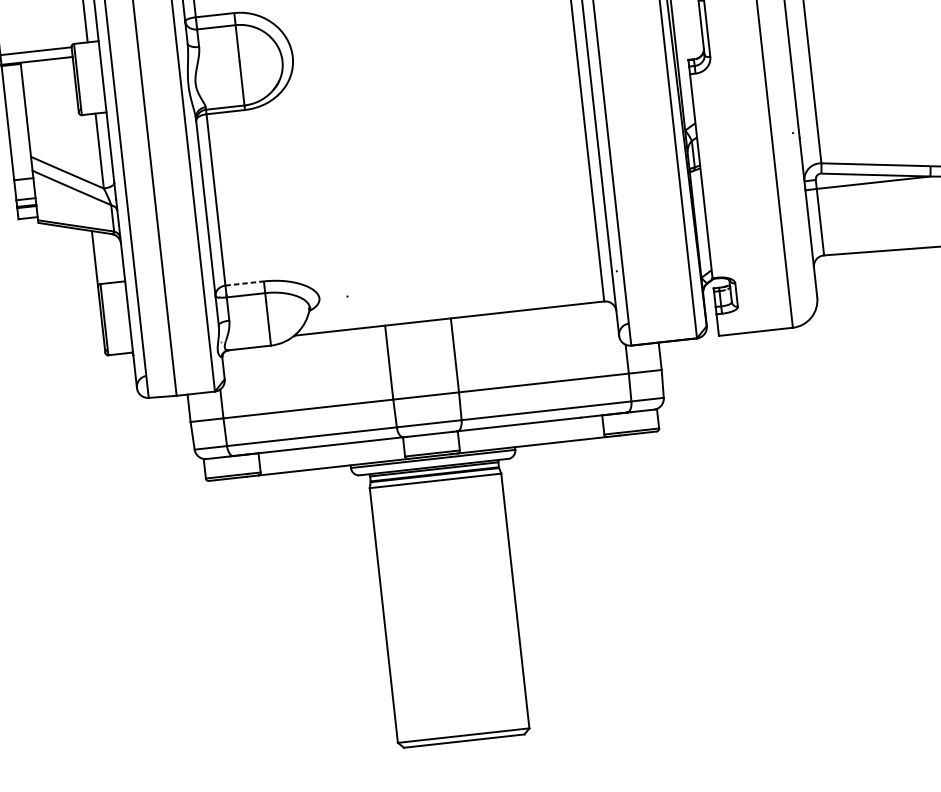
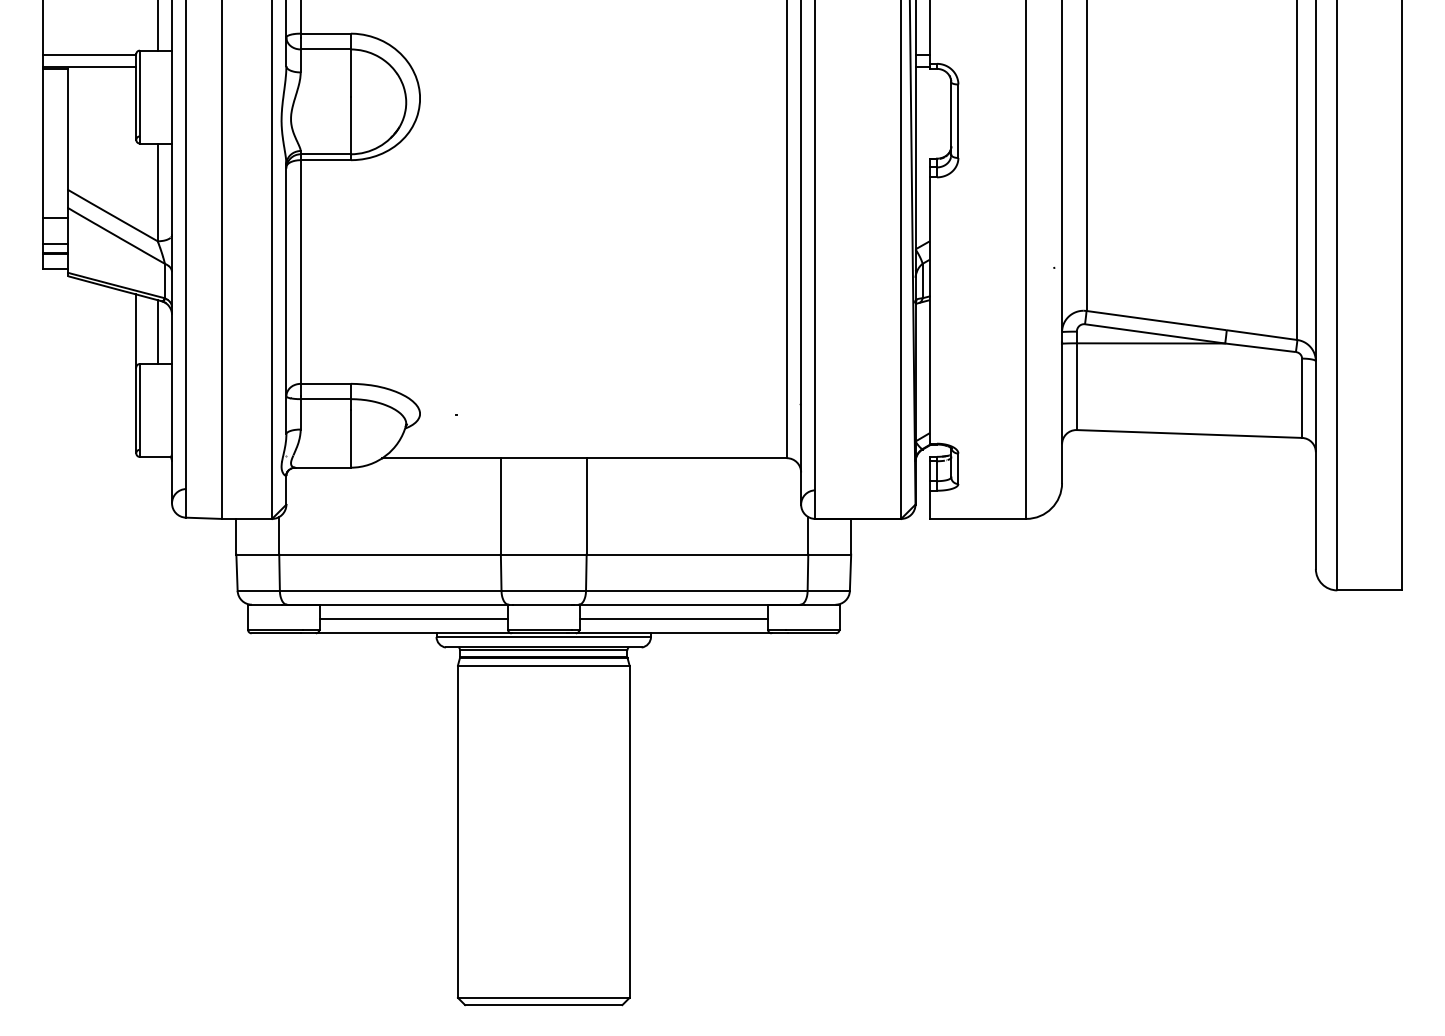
line: (111, 258) -> (157, 332), added
line: (245, 283) -> (326, 383), dashed -> solid
line: (531, 434) -> (673, 619), added
line: (331, 456) -> (413, 619), added

